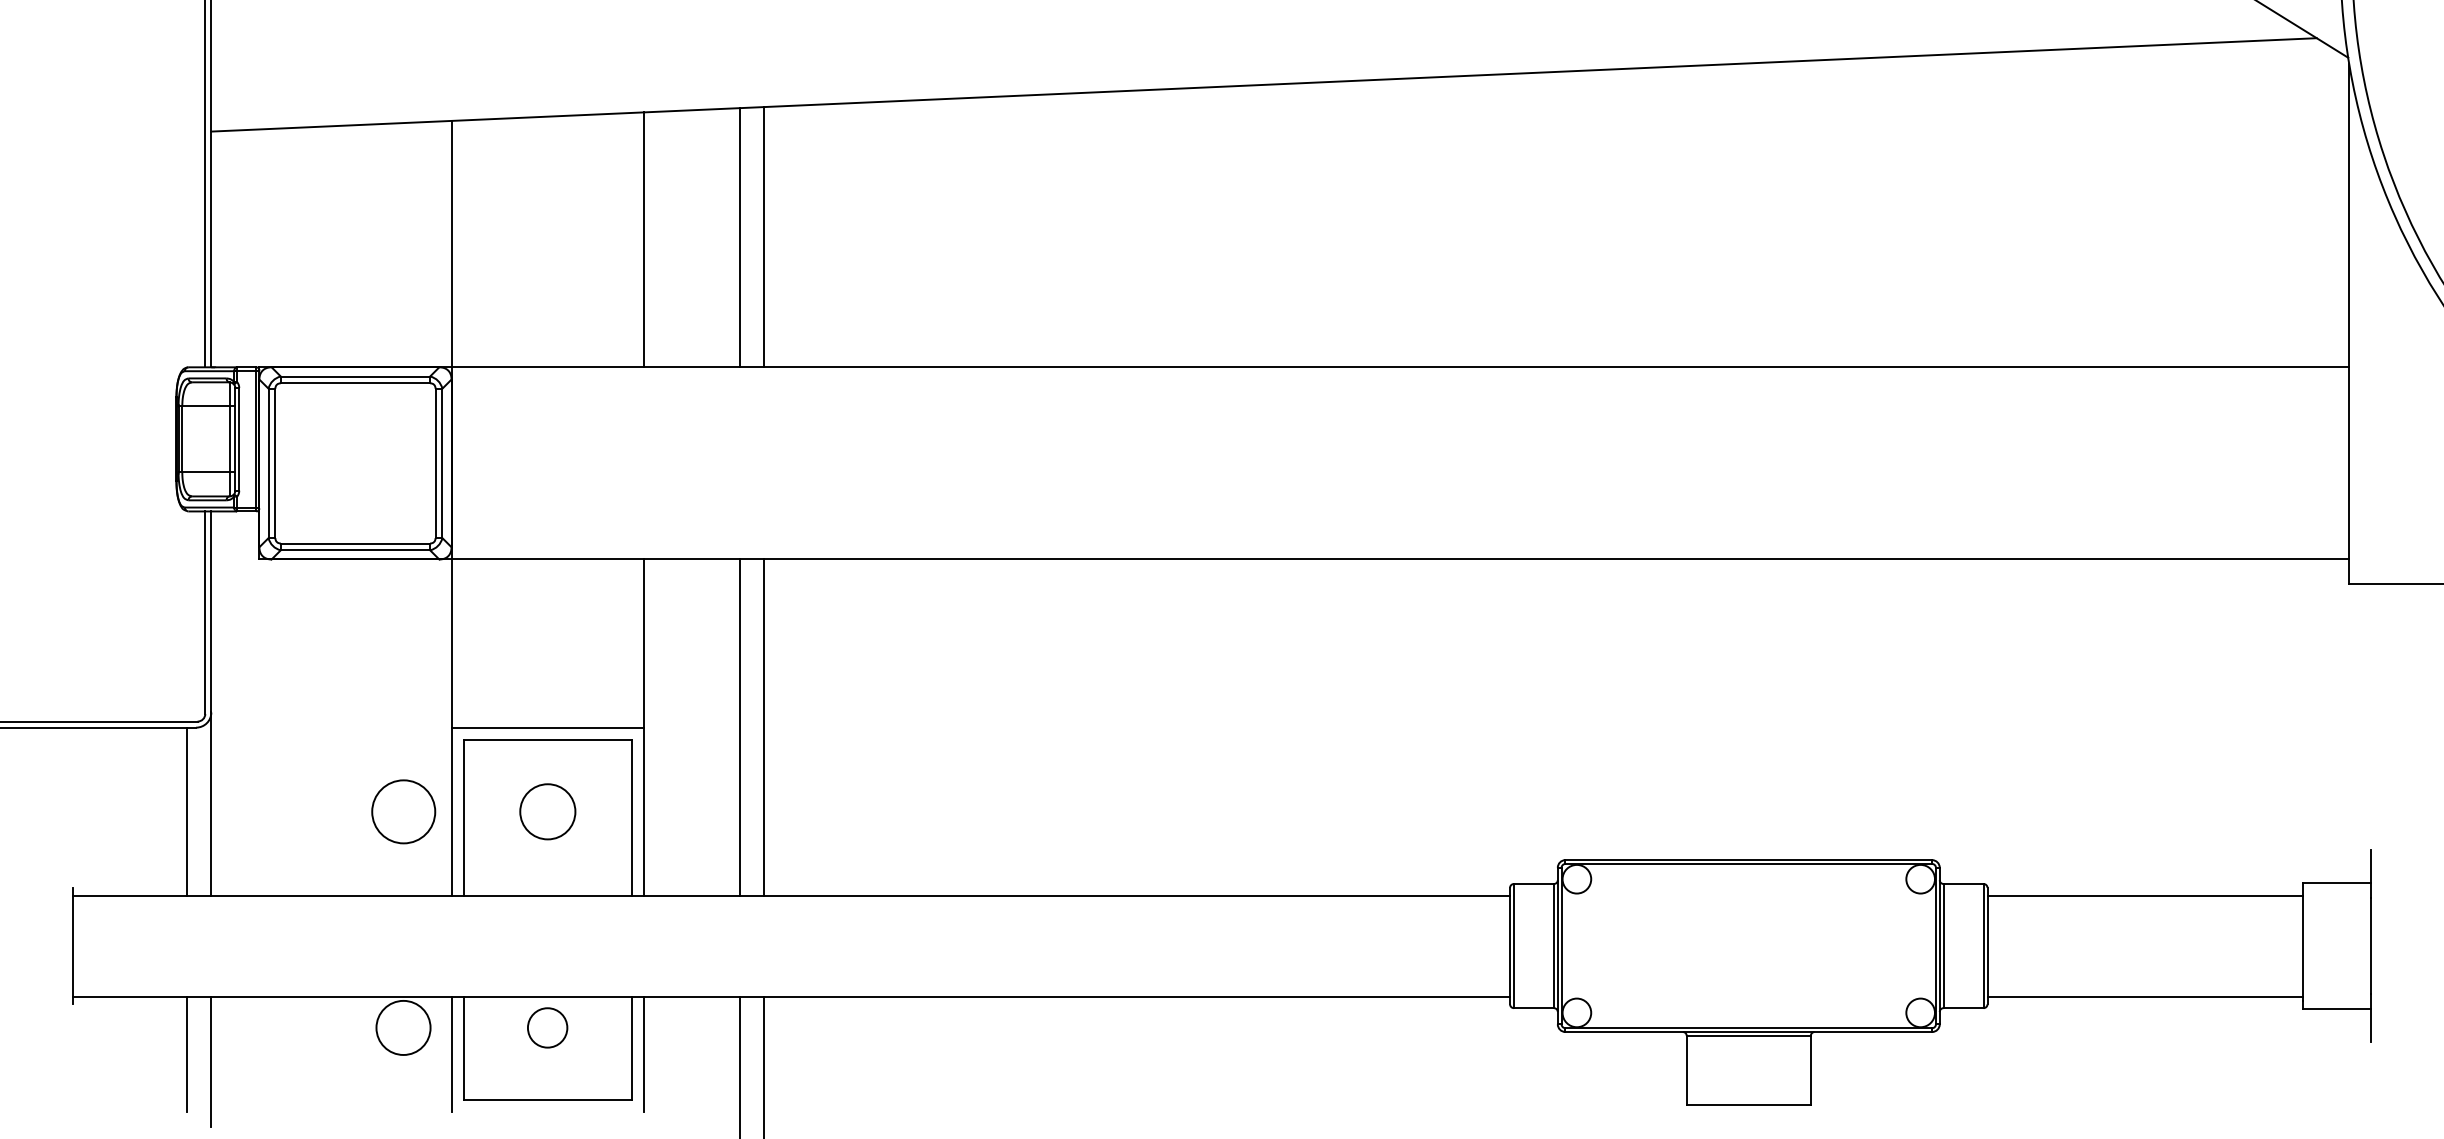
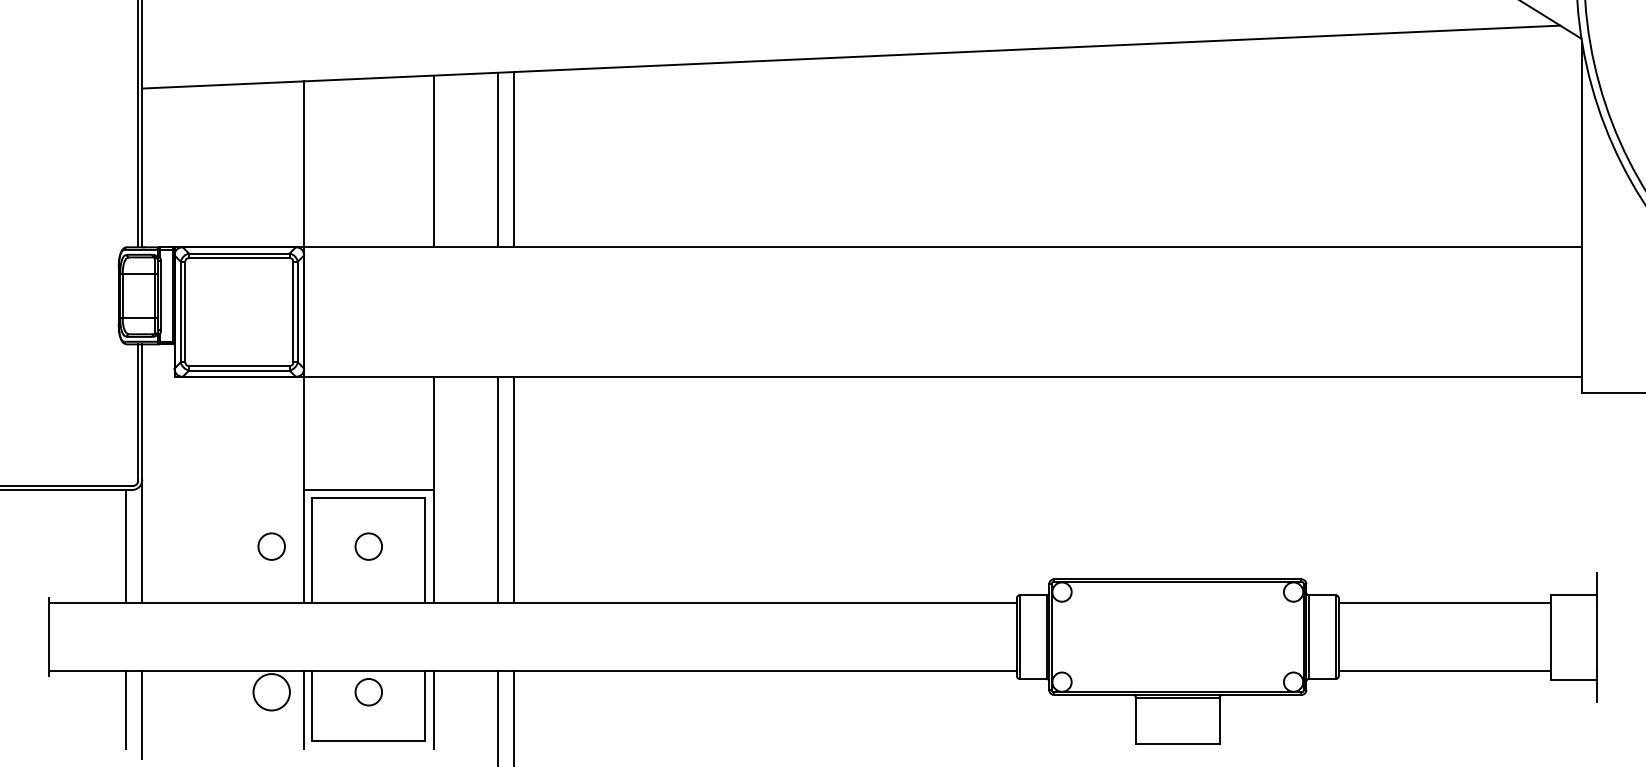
circle: (403, 811) -> (271, 546), size x0.62
circle: (547, 811) -> (368, 546), size x0.71

